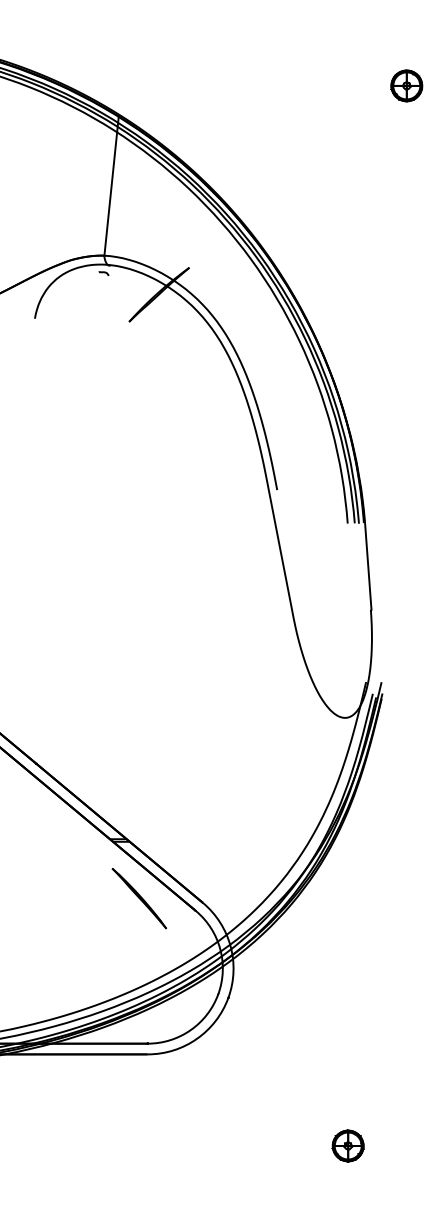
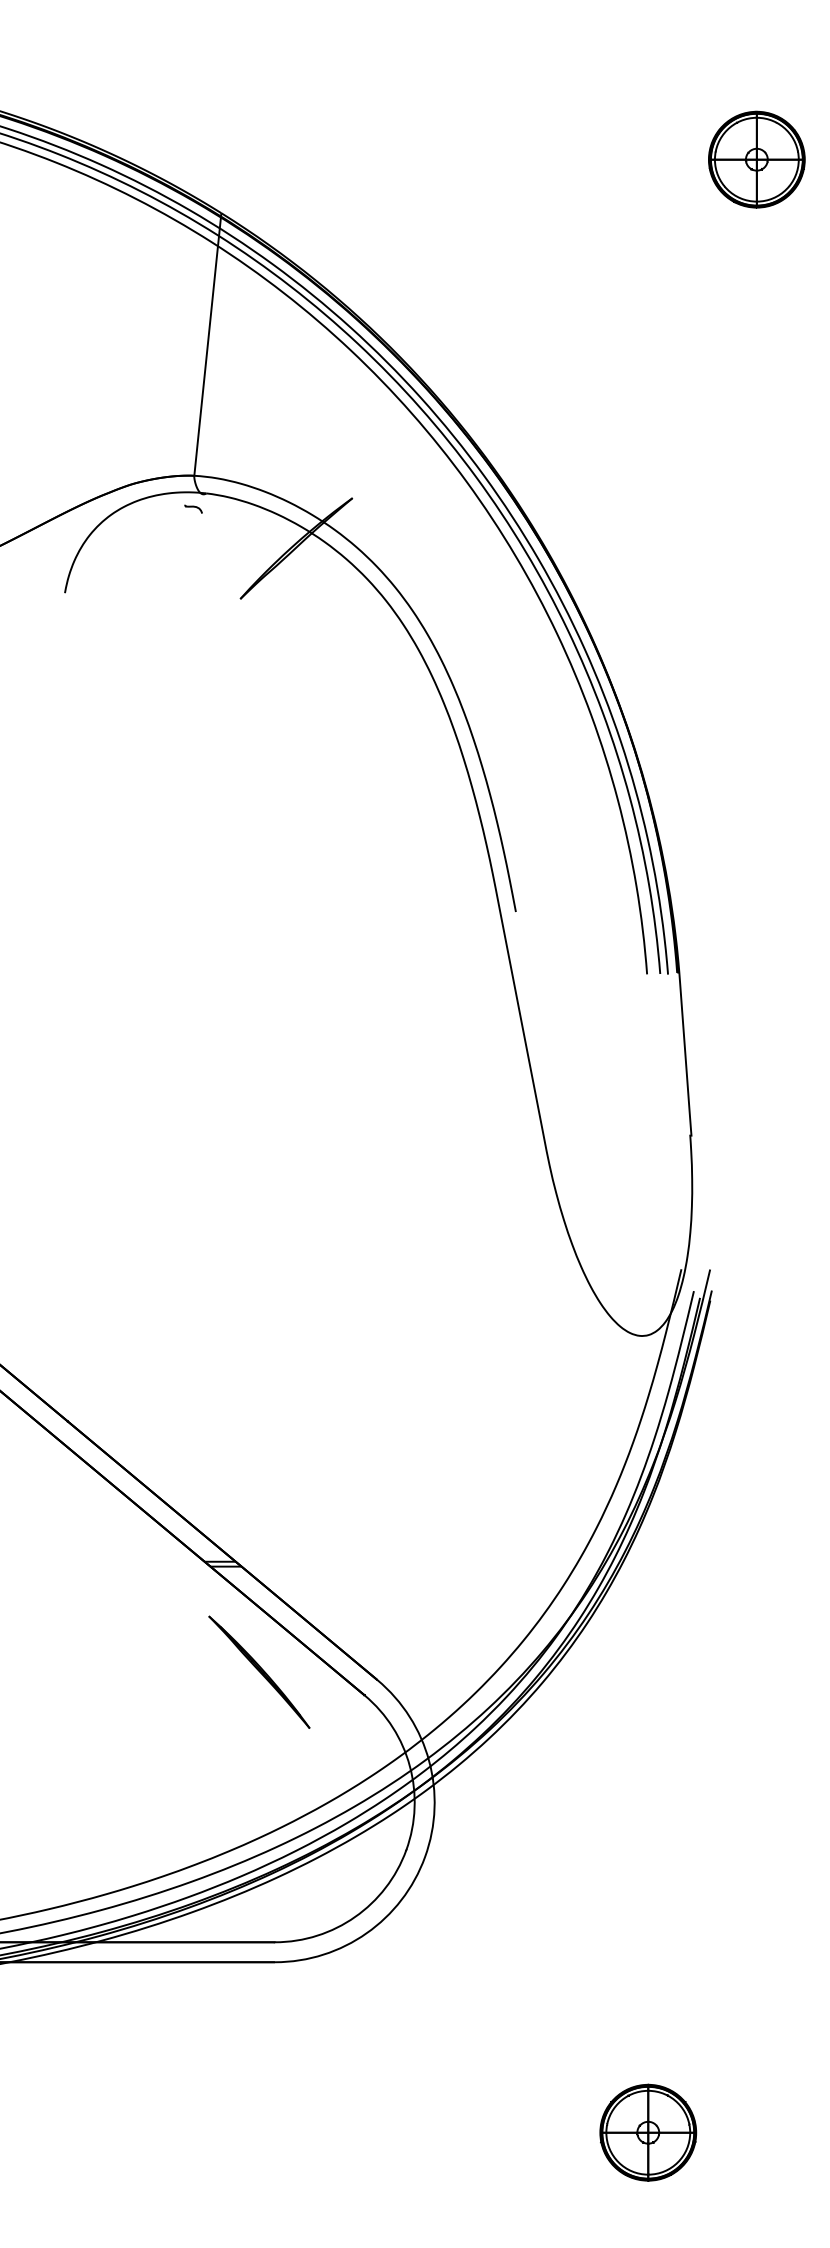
part: (406, 85) -> (756, 159), size x1.67
part: (347, 1145) -> (646, 2131), size x1.67

